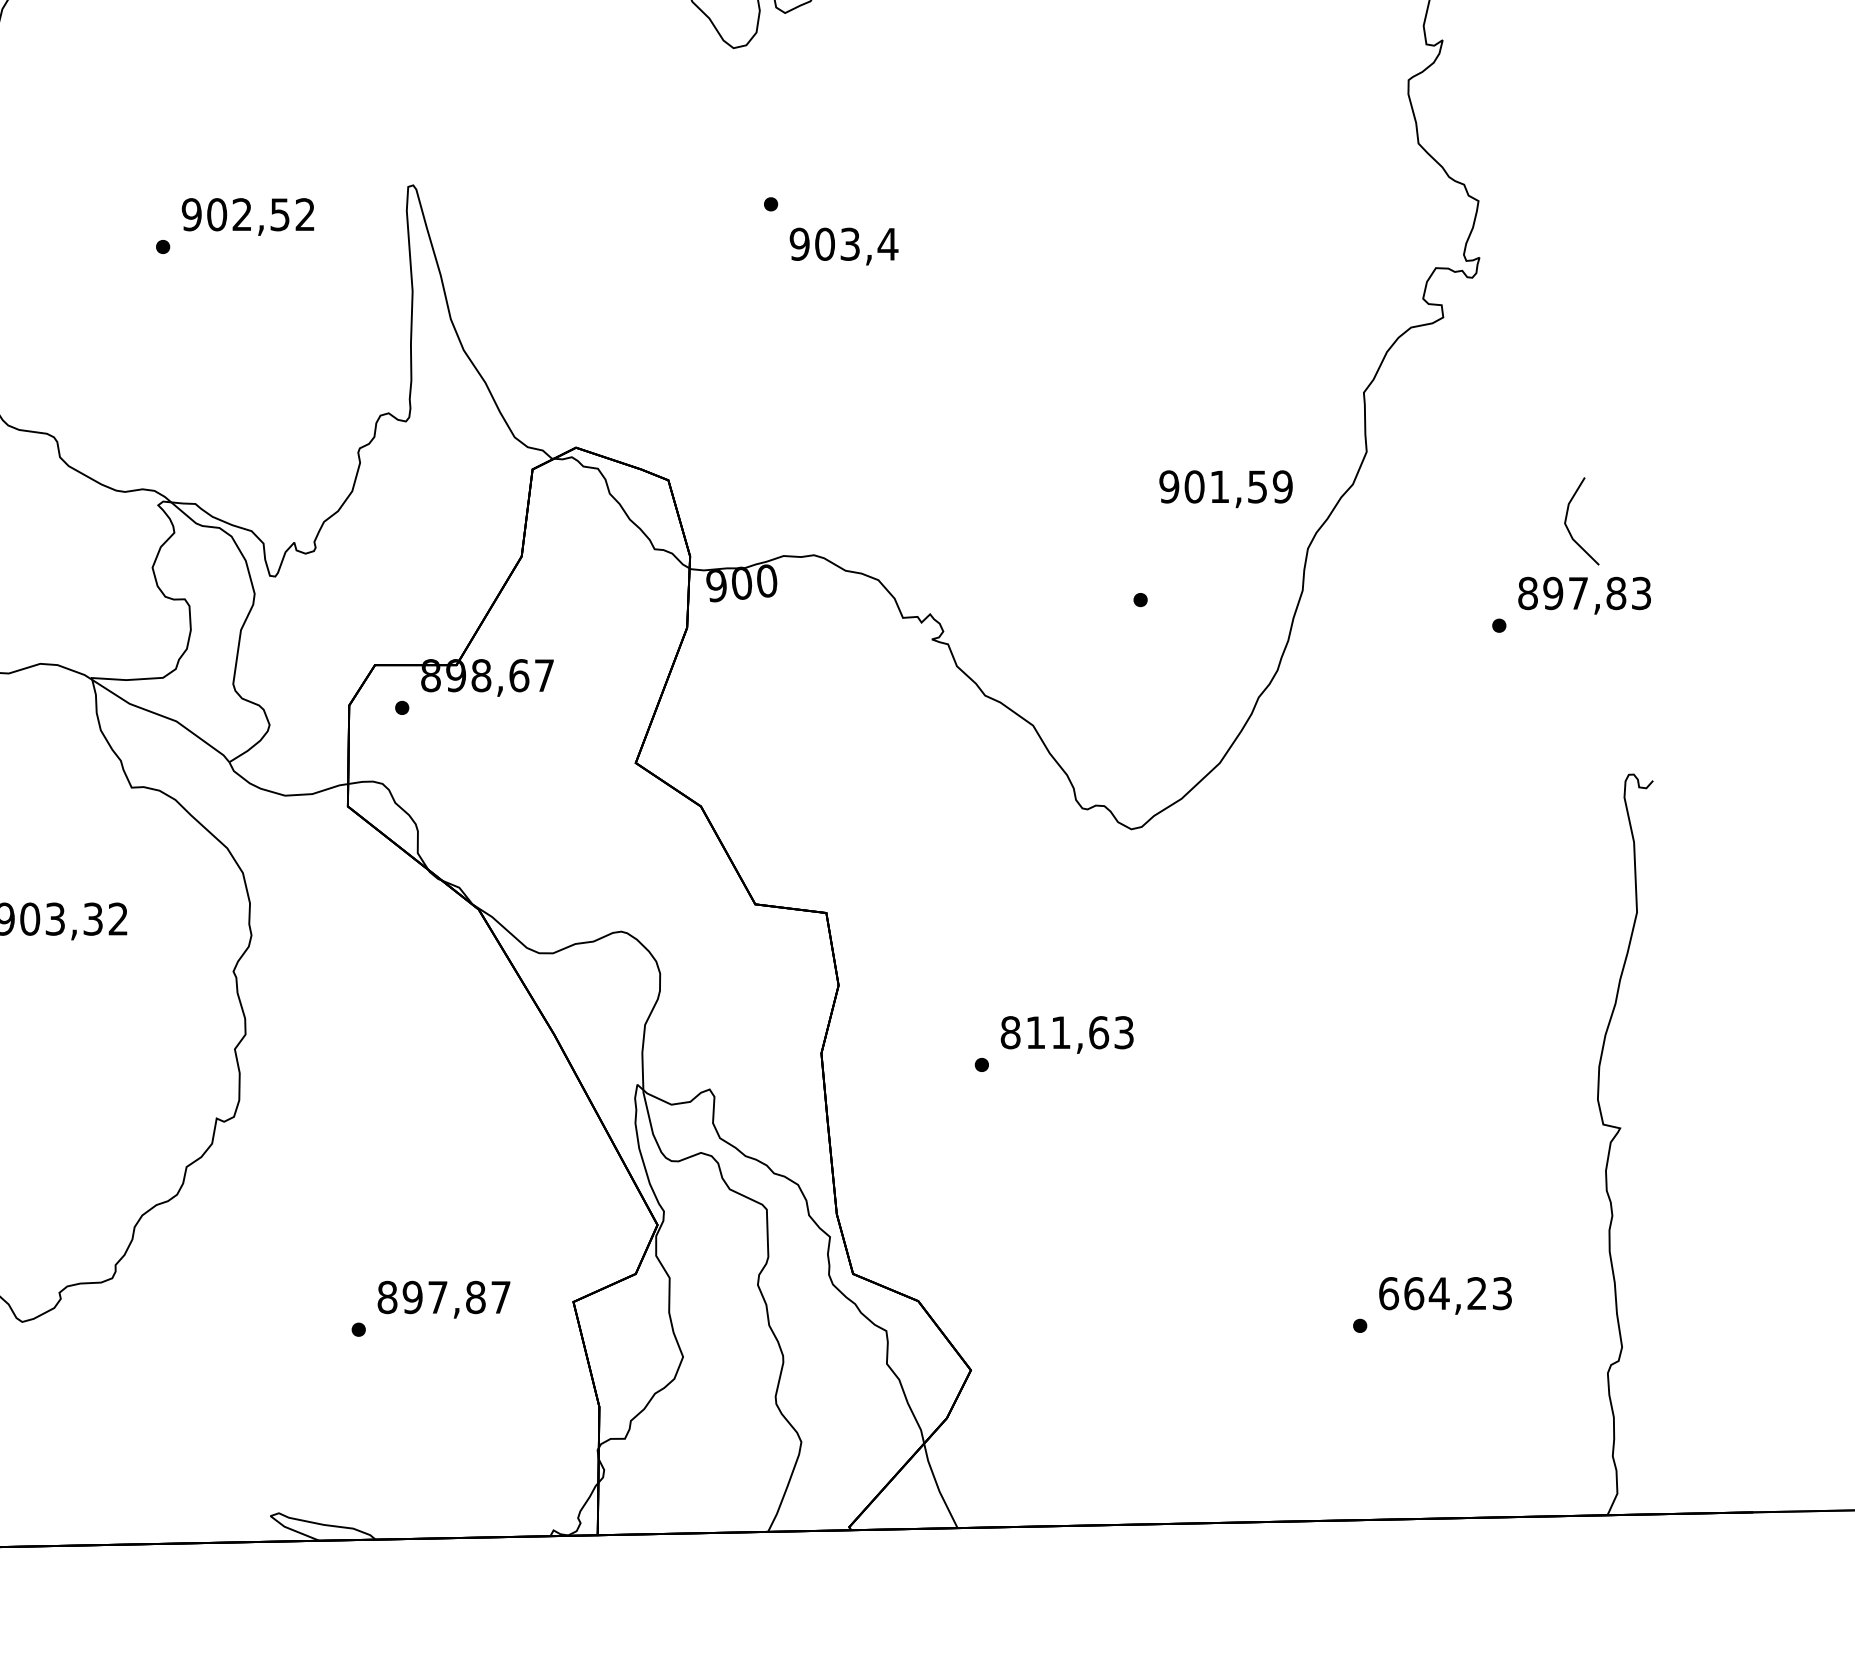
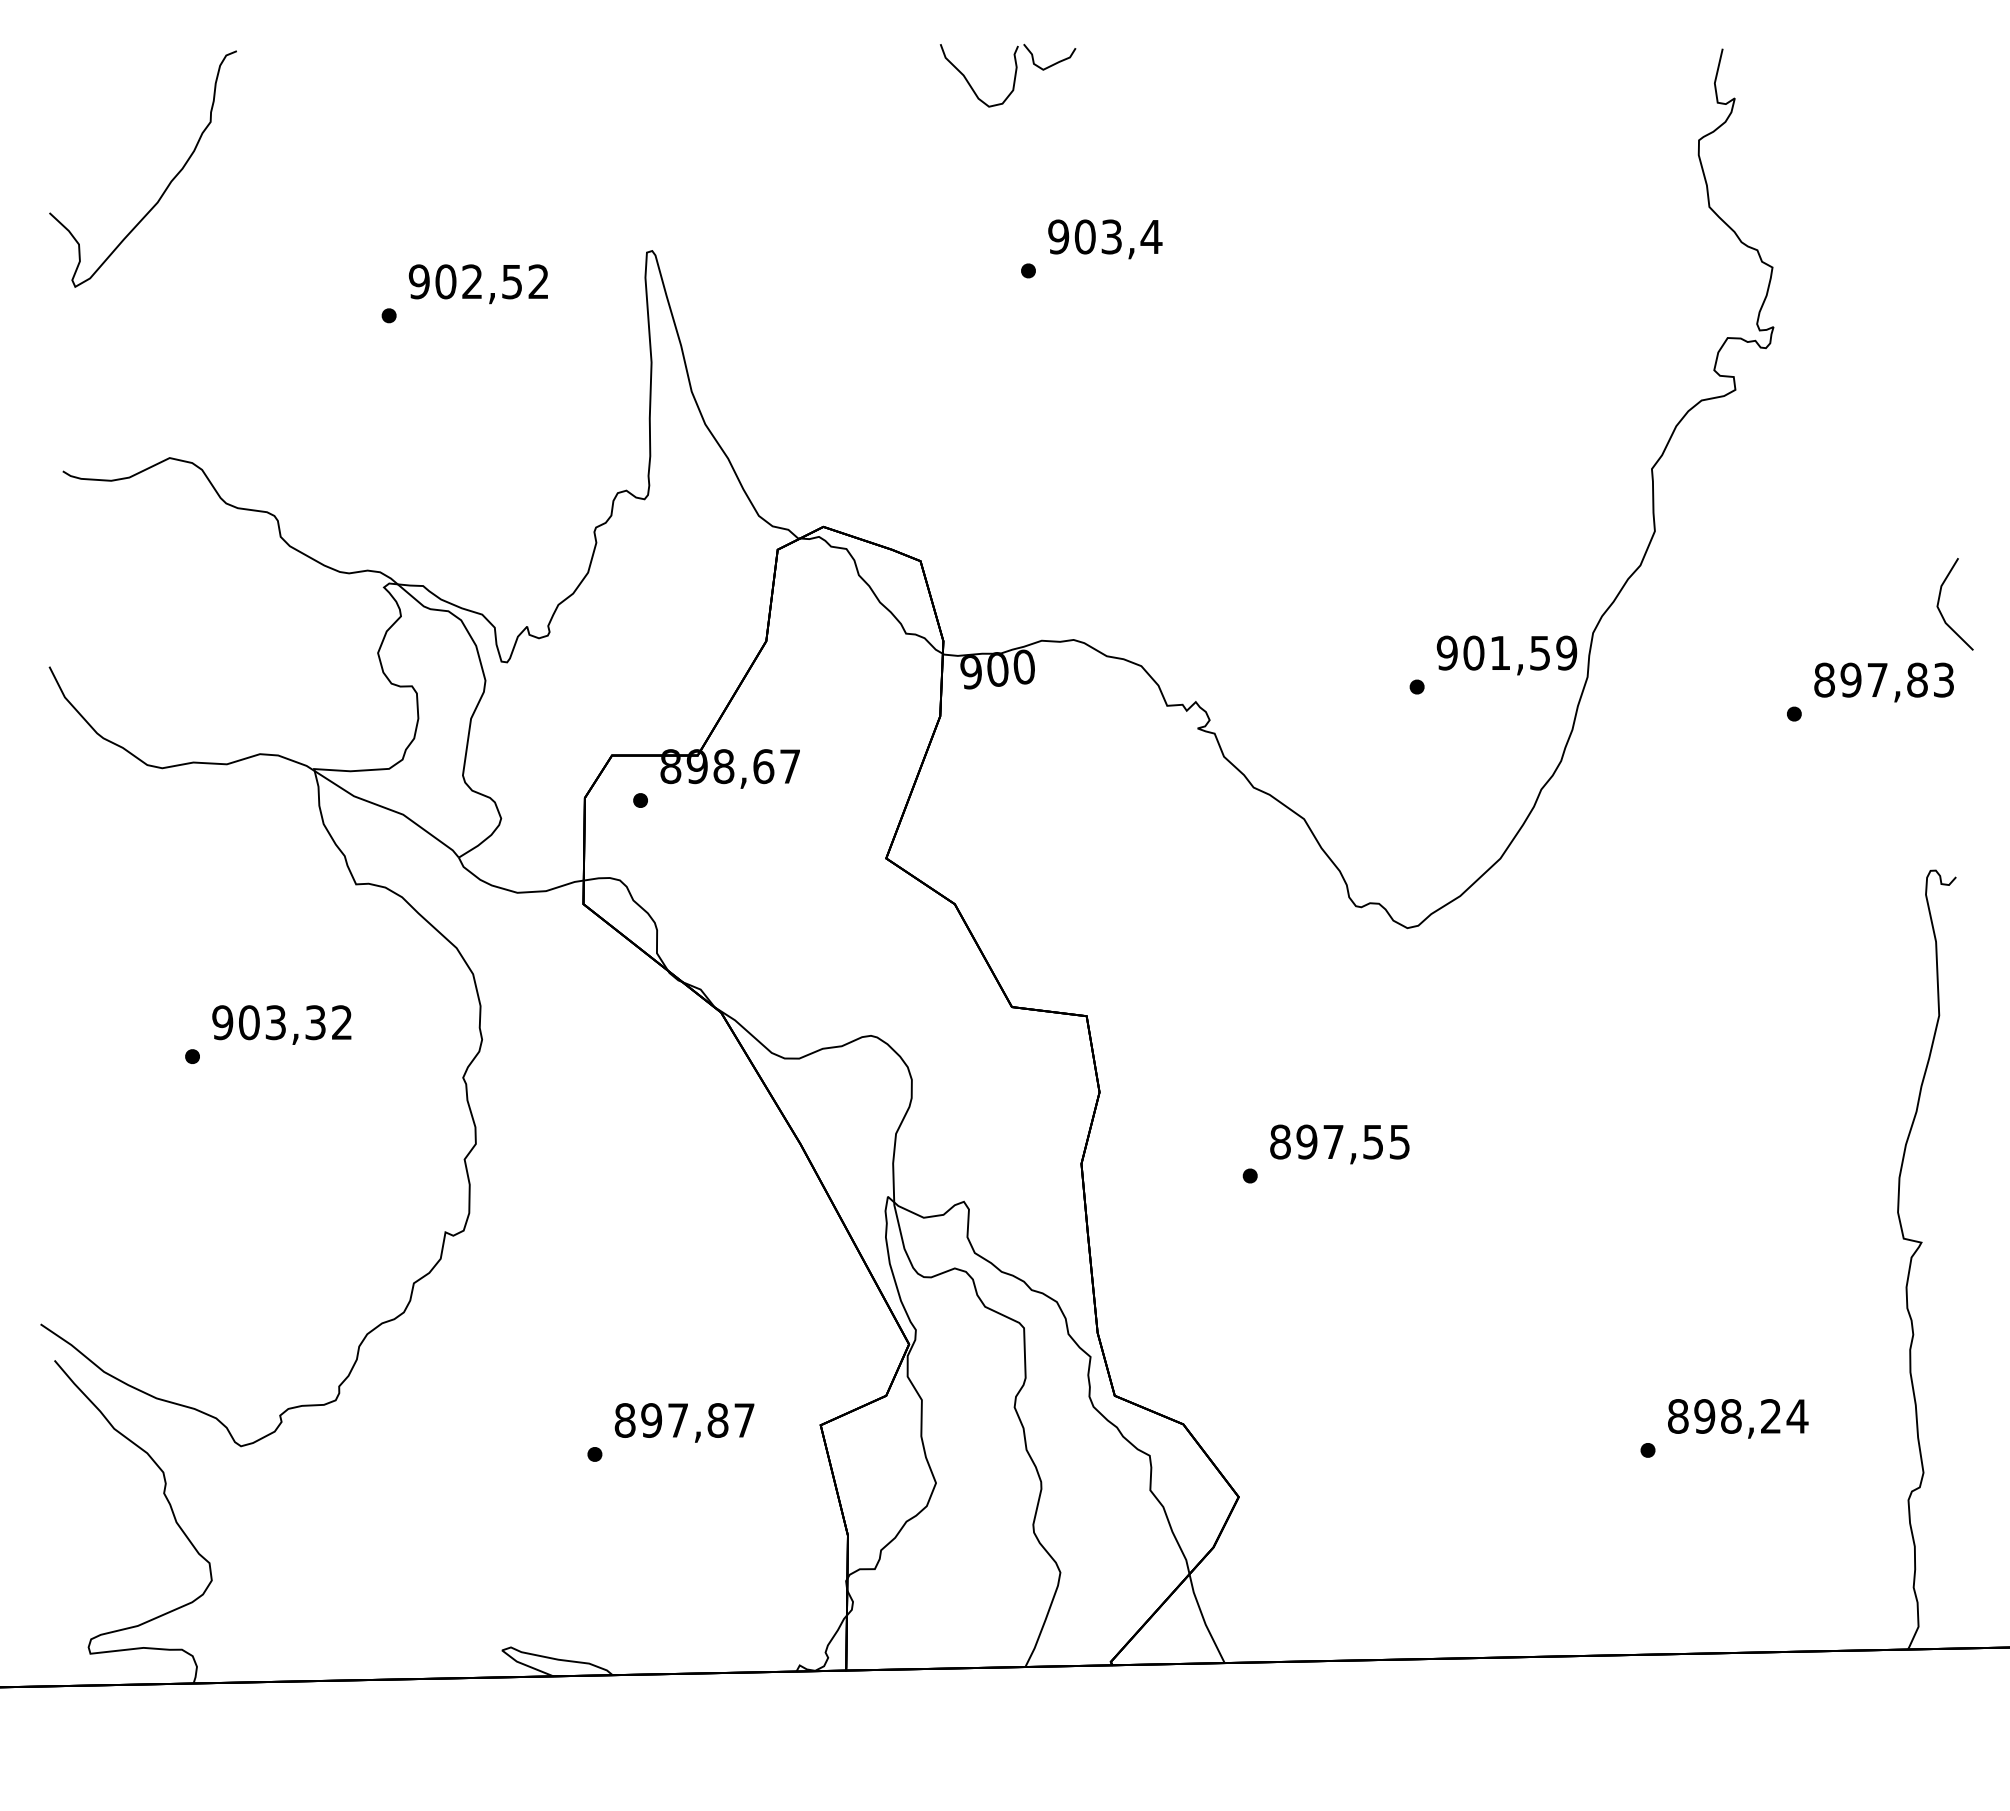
text: (844, 246) -> (1105, 239), moved
text: (1225, 489) -> (1506, 655), moved
line: (1566, 519) -> (1939, 602), moved
text: (1079, 1032) -> (1352, 1141), 811,63 -> 897,55
text: (1446, 1293) -> (1738, 1416), 664,23 -> 898,24

